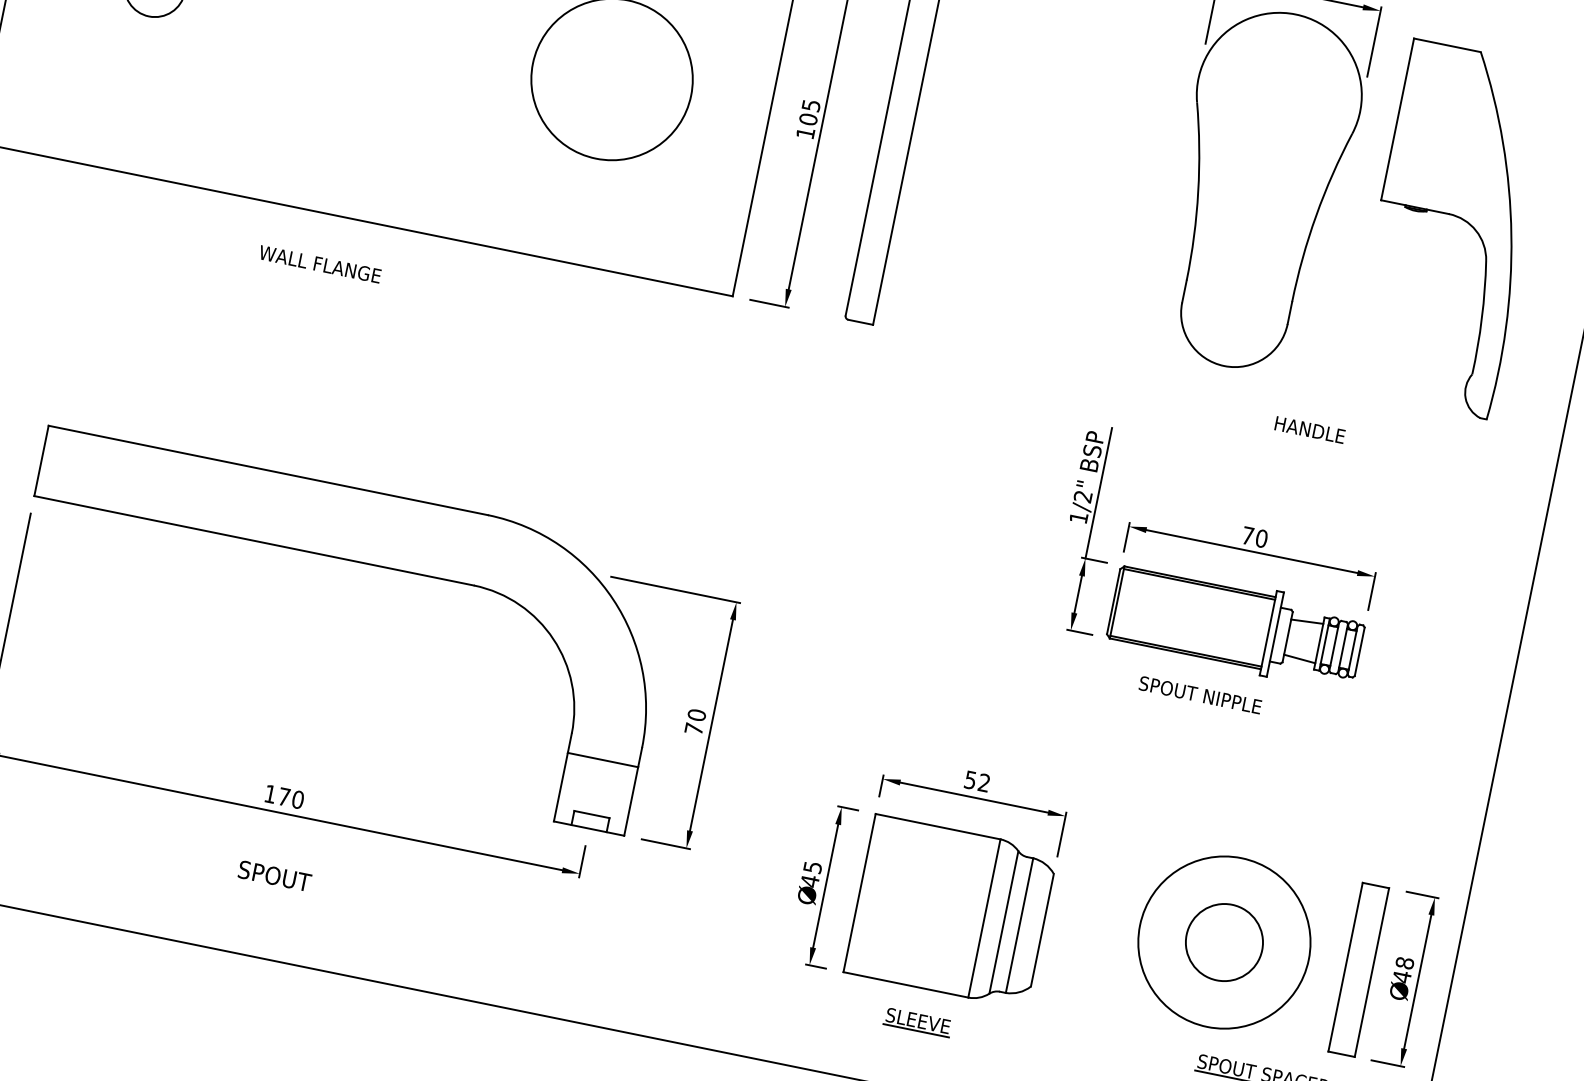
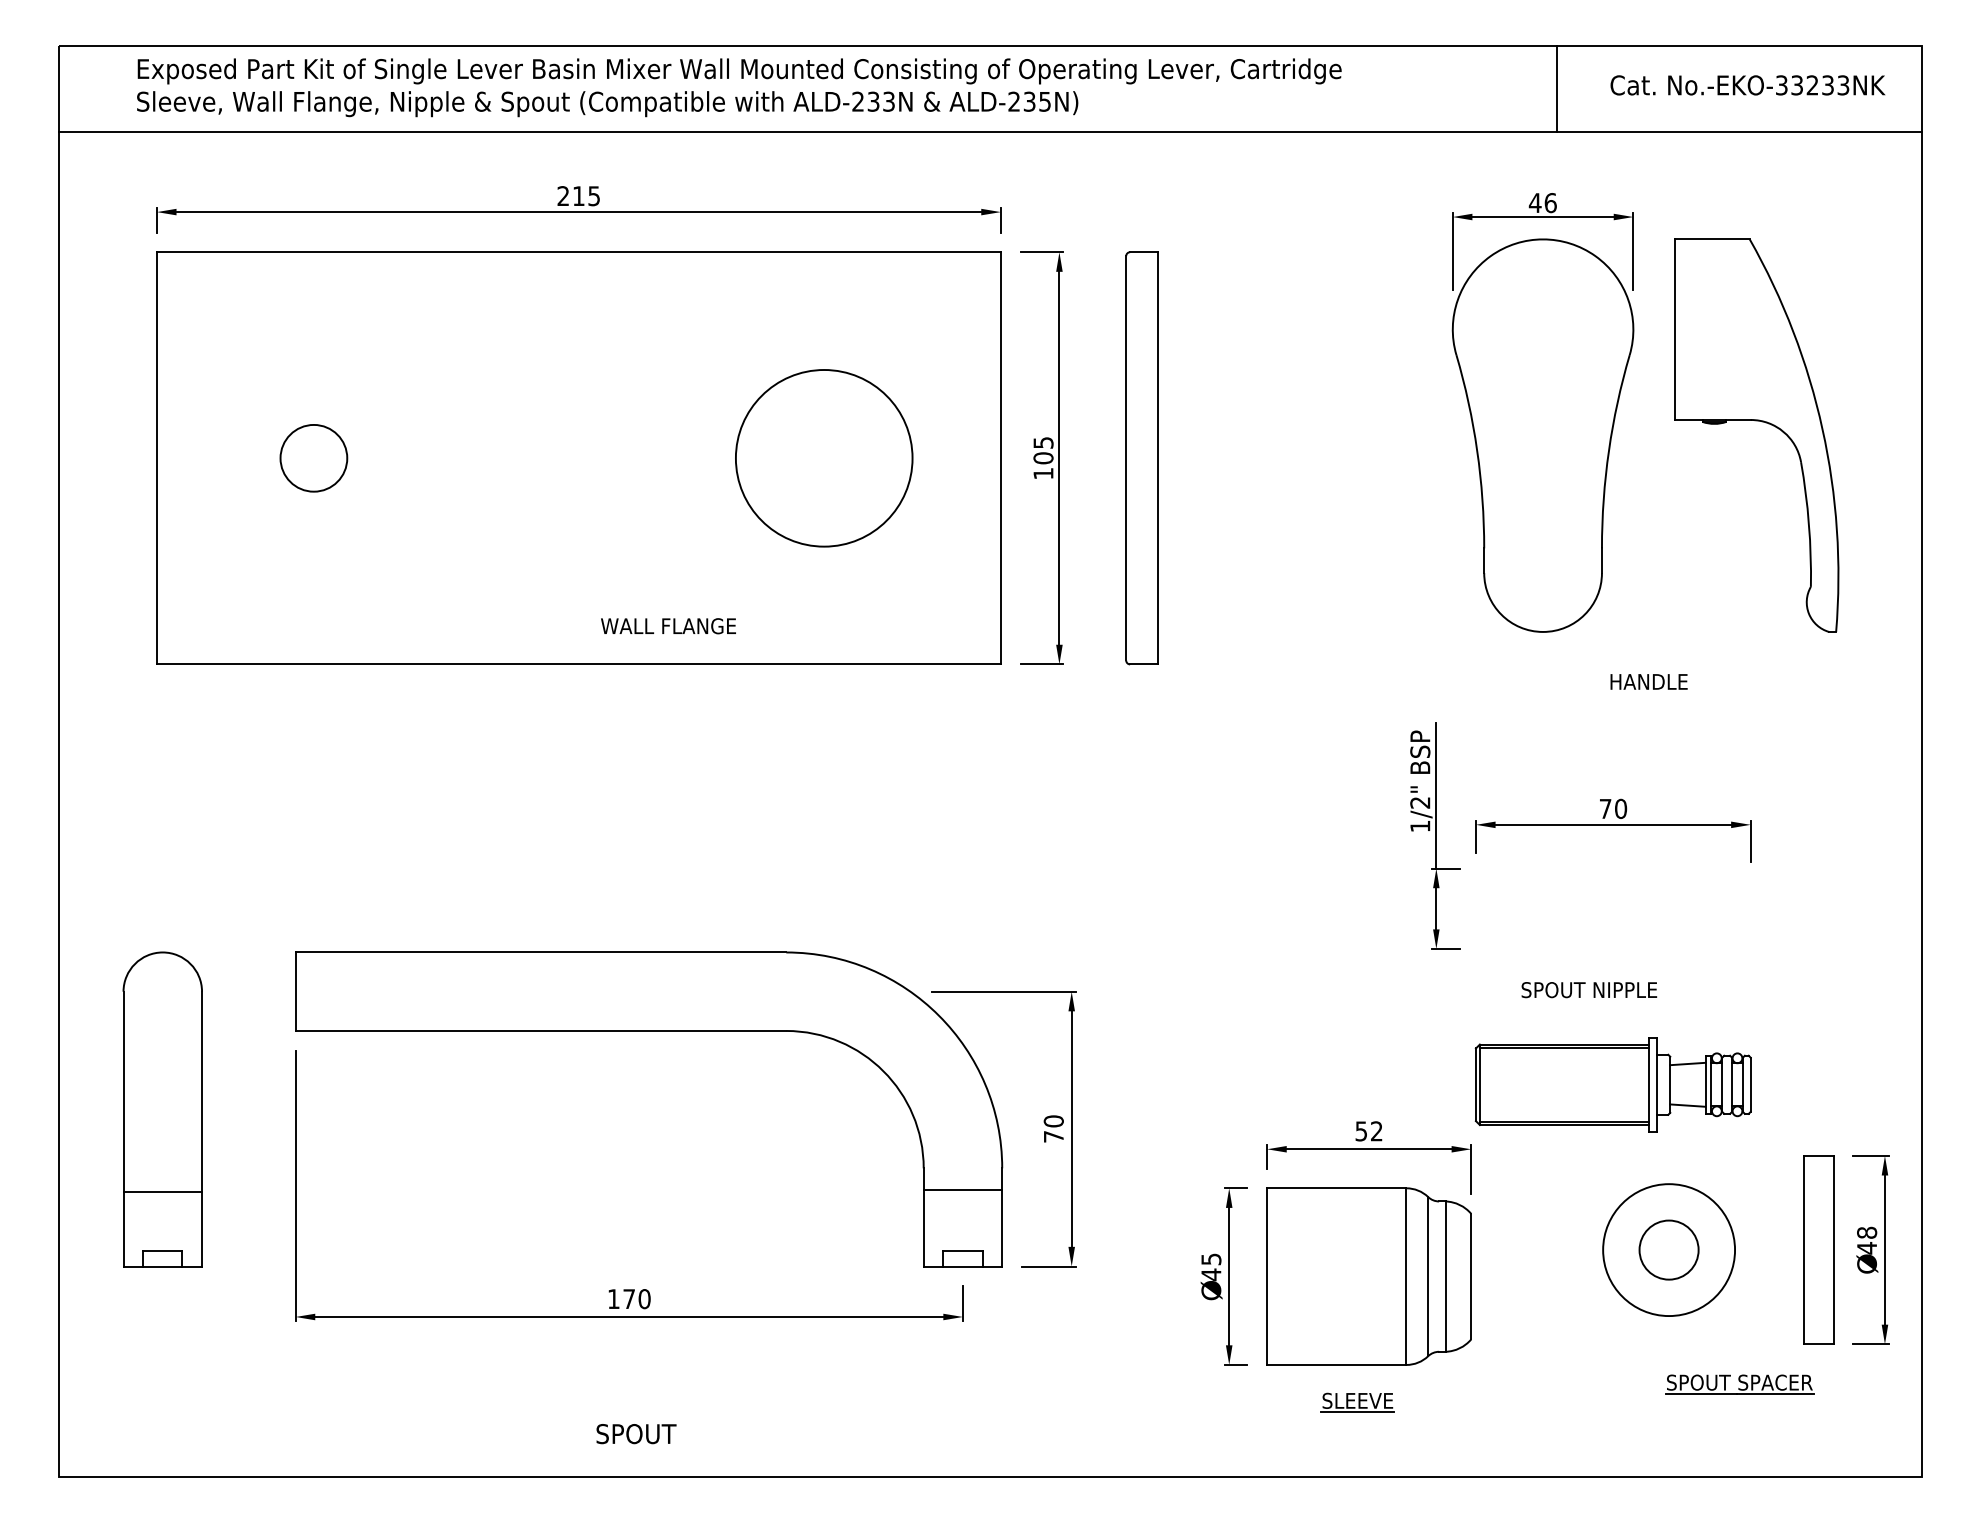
text: (320, 264) -> (668, 626), moved
part: (1235, 626) -> (1612, 1084), moved
text: (274, 876) -> (636, 1434), moved
circle: (1224, 941) -> (1668, 1249), size x0.7
circle: (1224, 941) -> (1668, 1249), size x0.7

